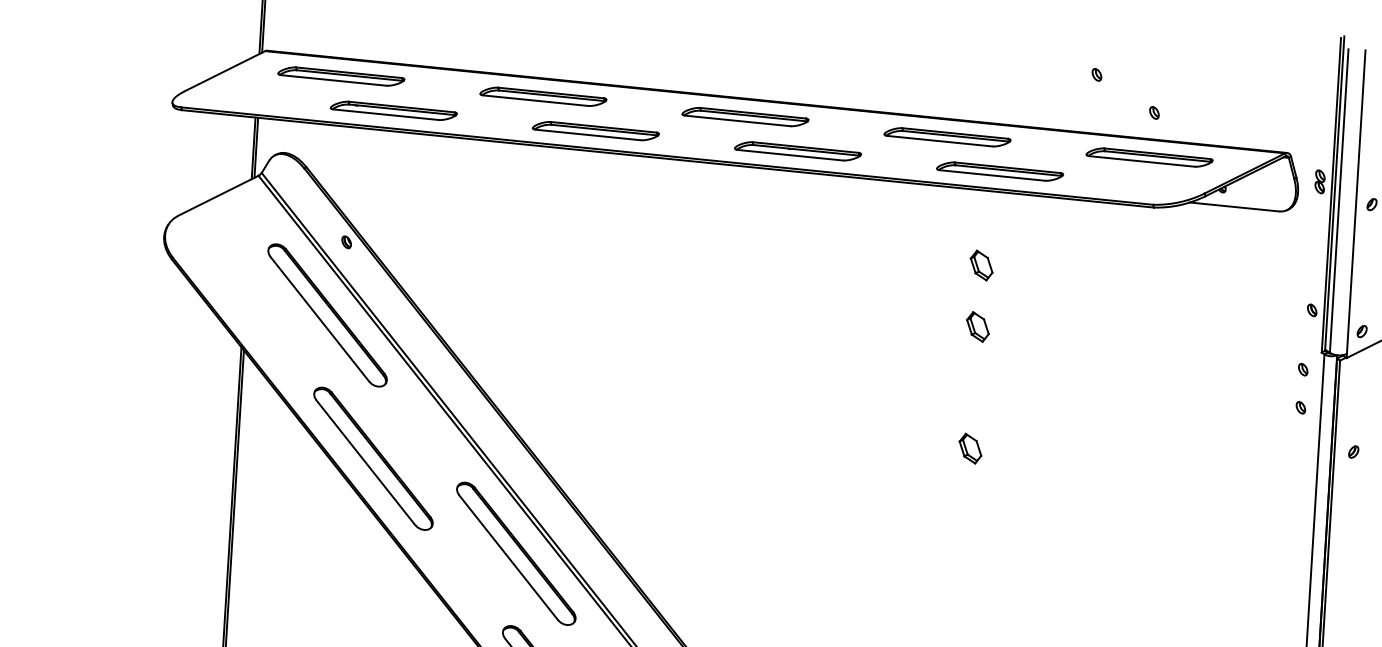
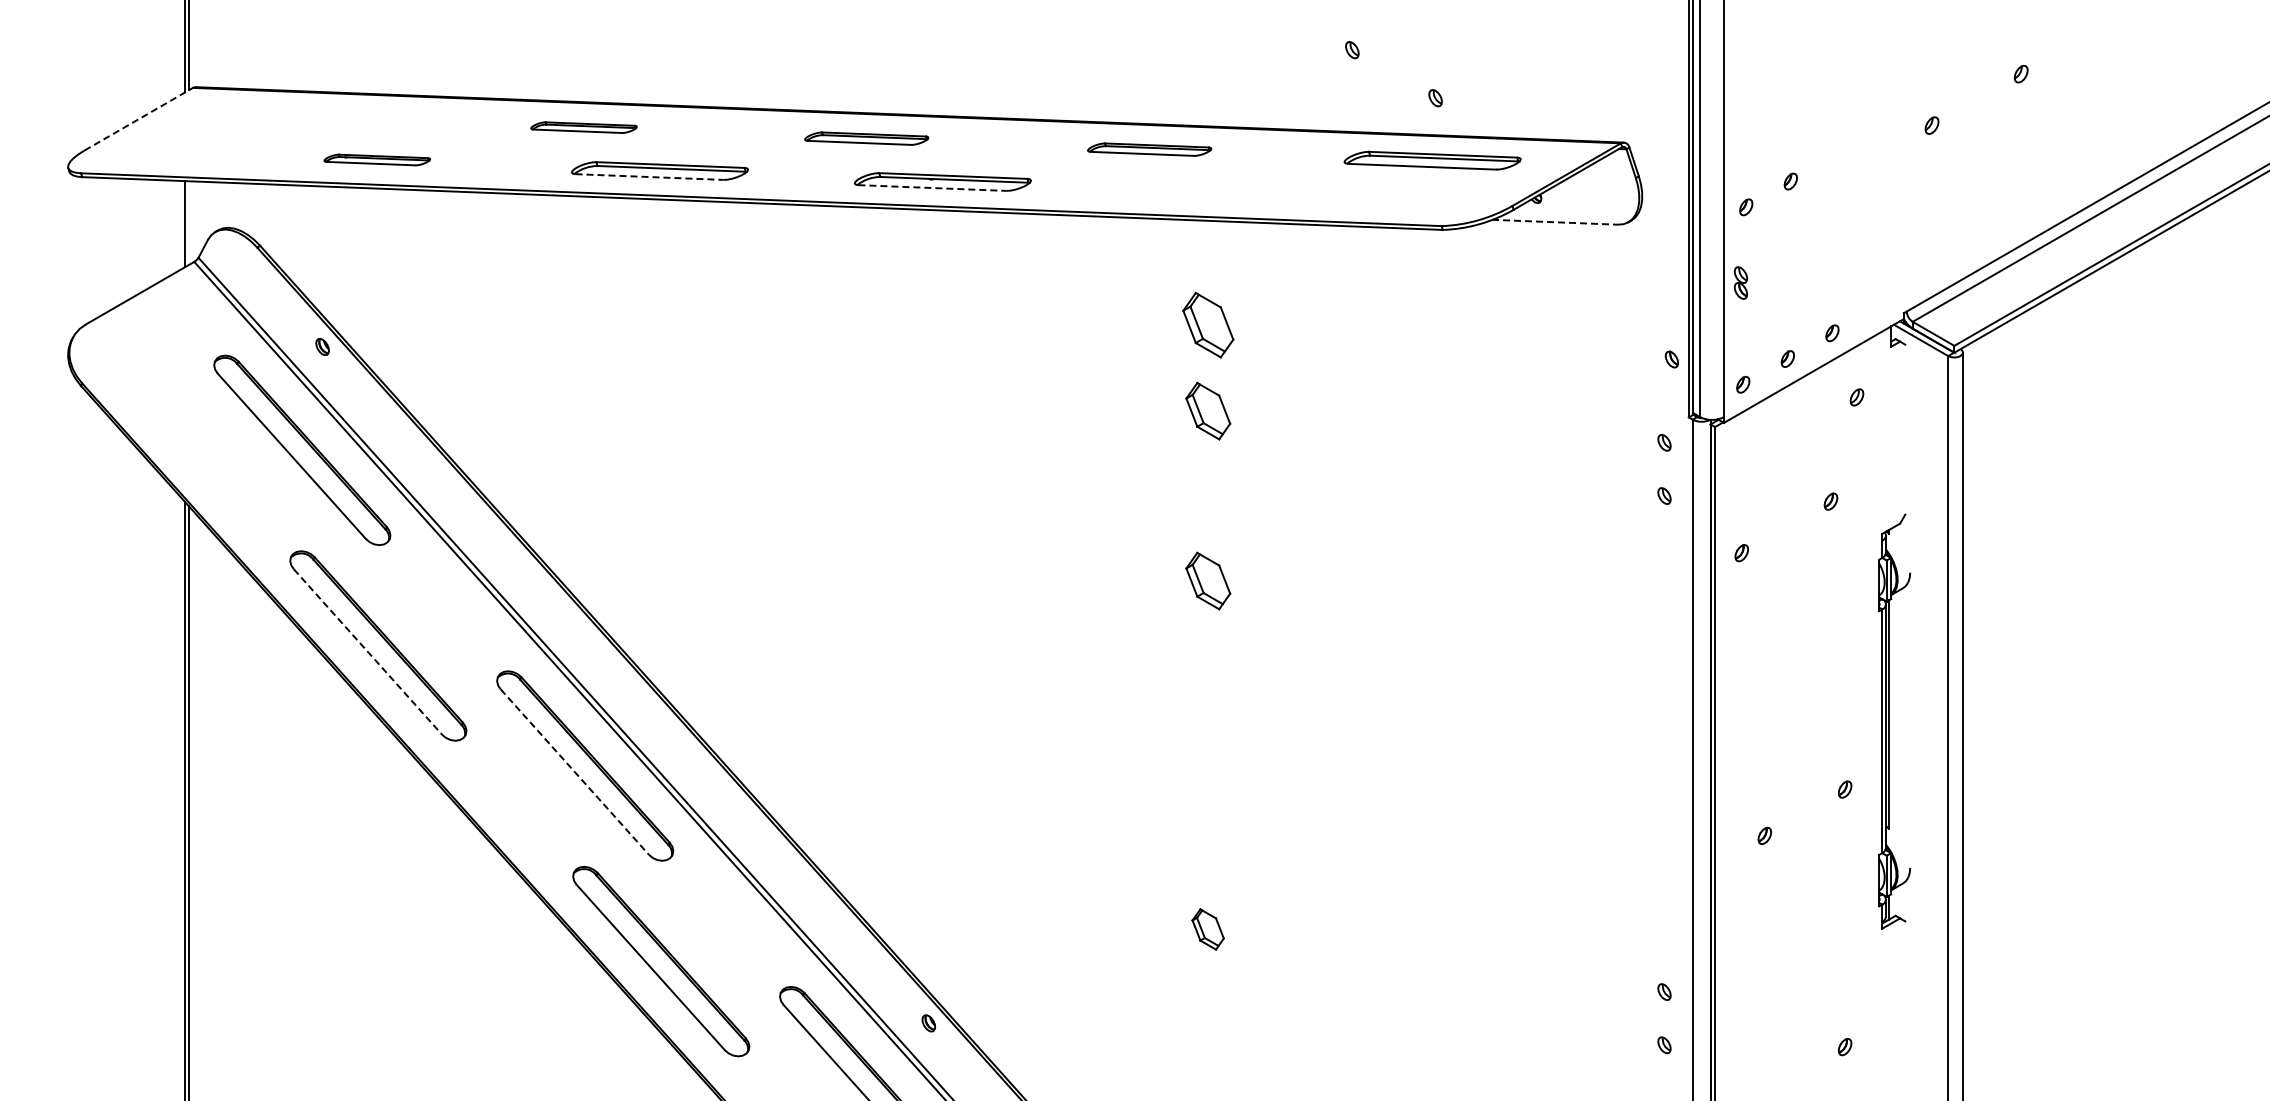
line: (224, 71) -> (138, 119), solid -> dashed
part: (341, 76) -> (301, 116), removed
part: (543, 96) -> (583, 127), size x0.6
part: (394, 110) -> (377, 159), size x0.6
part: (745, 116) -> (866, 138), size x0.7
line: (588, 135) -> (650, 177), solid -> dashed
part: (947, 137) -> (1149, 149), size x0.7
line: (256, 148) -> (188, 223), removed
line: (790, 155) -> (933, 188), solid -> dashed
part: (999, 171) -> (1225, 192), removed
part: (1319, 181) -> (1740, 282), moved
line: (1234, 207) -> (1554, 222), solid -> dashed
part: (981, 265) -> (1207, 325), size x1.6
part: (977, 326) -> (1207, 410), size x1.4
part: (969, 448) -> (1207, 580), size x1.4
line: (366, 463) -> (368, 652), solid -> dashed
line: (509, 558) -> (575, 772), solid -> dashed

